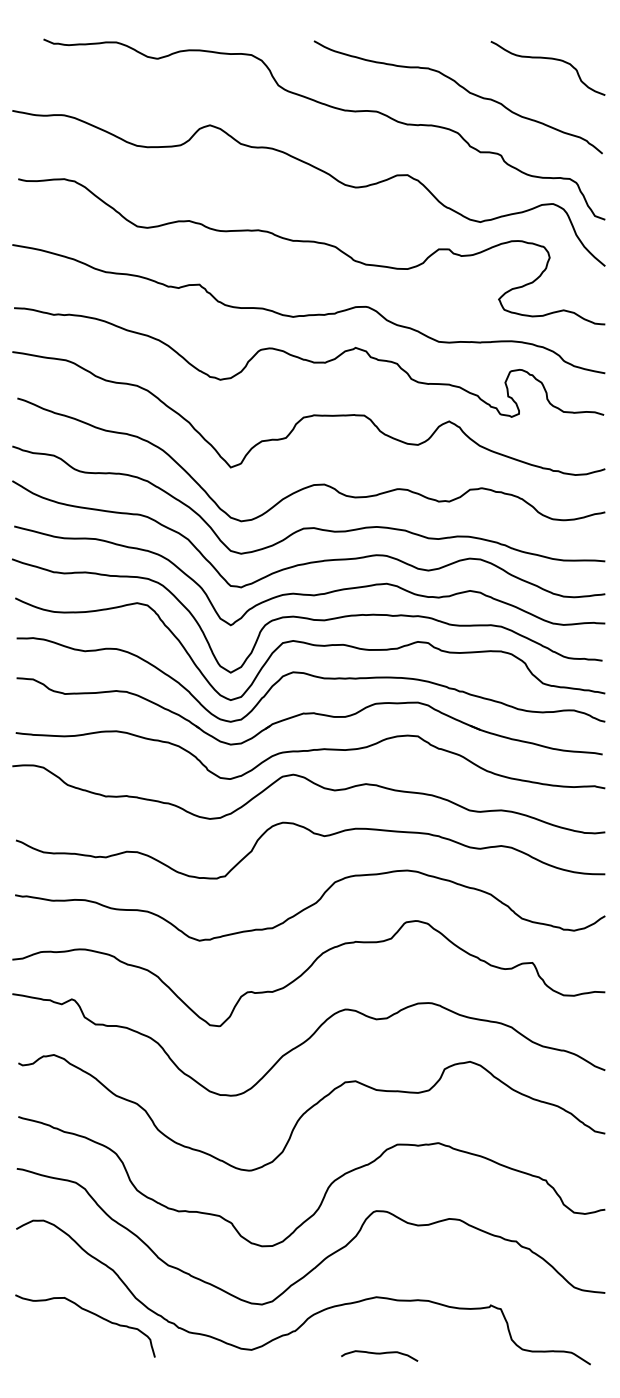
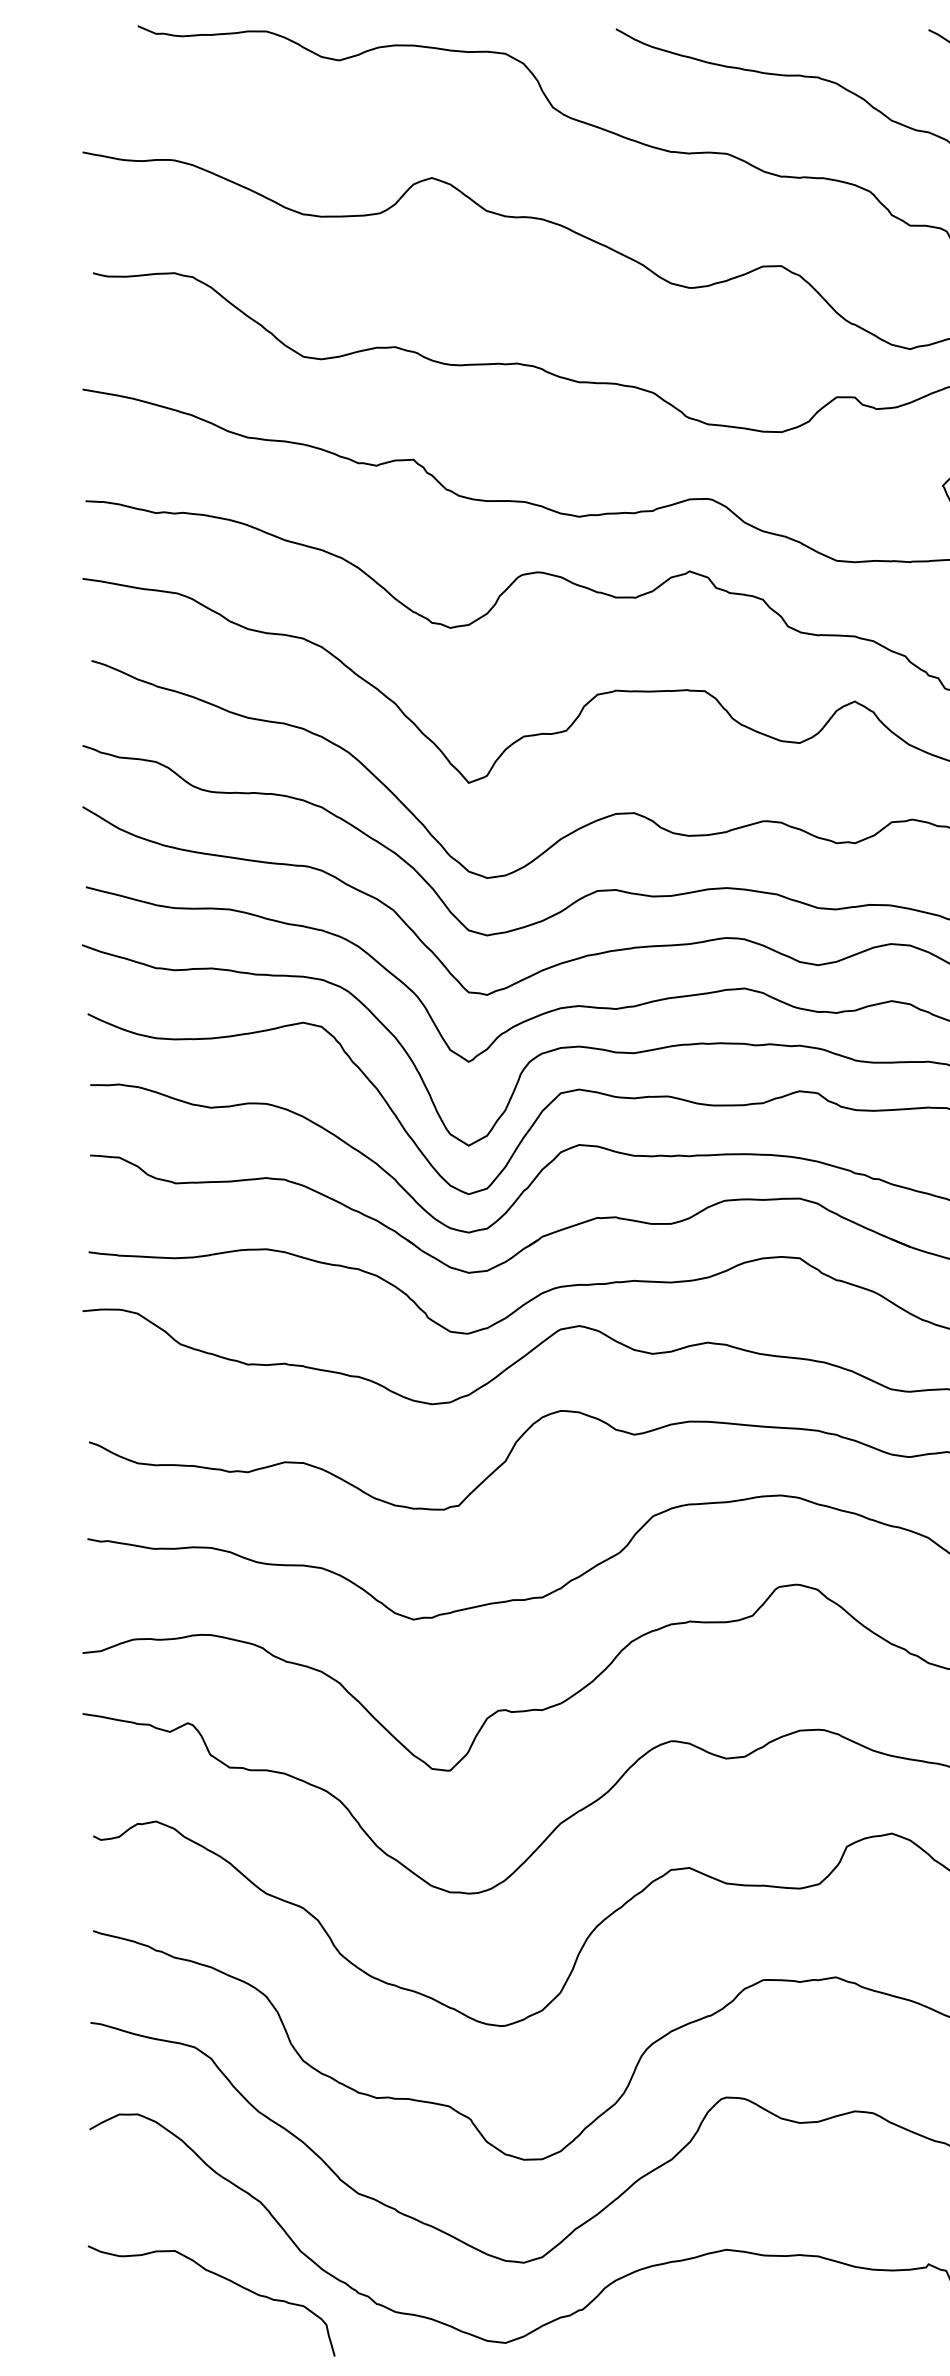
curve: (379, 1354) -> (731, 2351), removed

